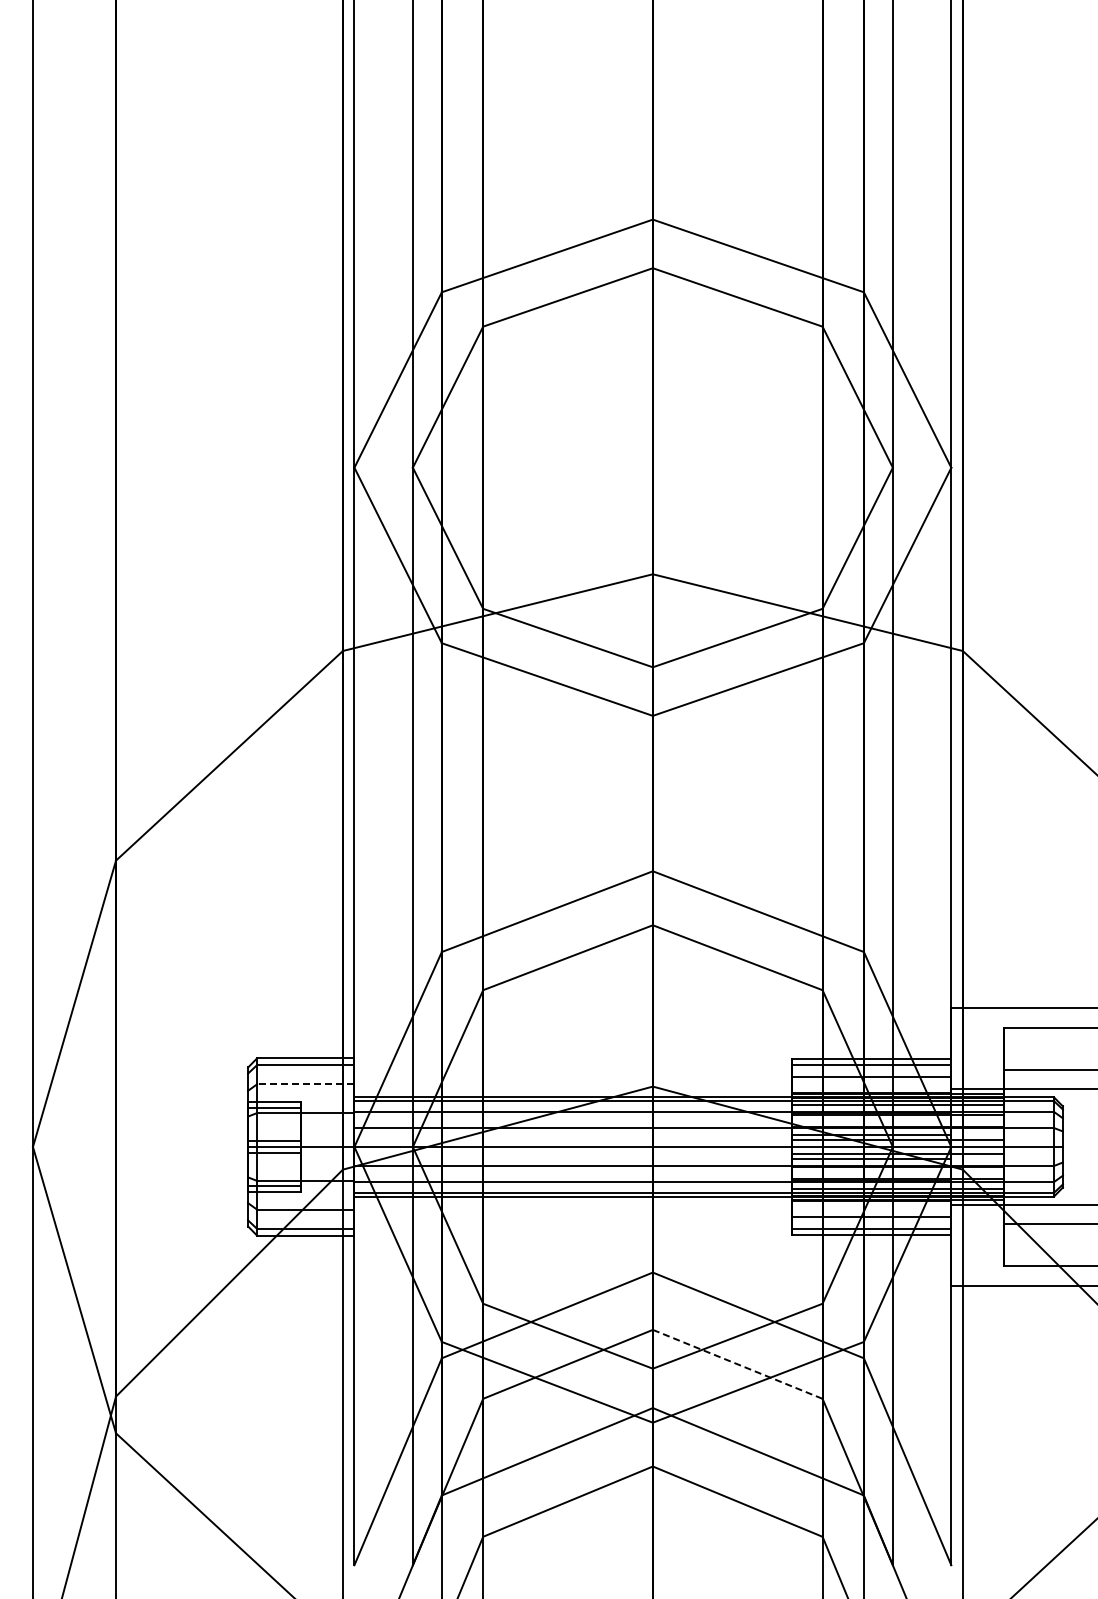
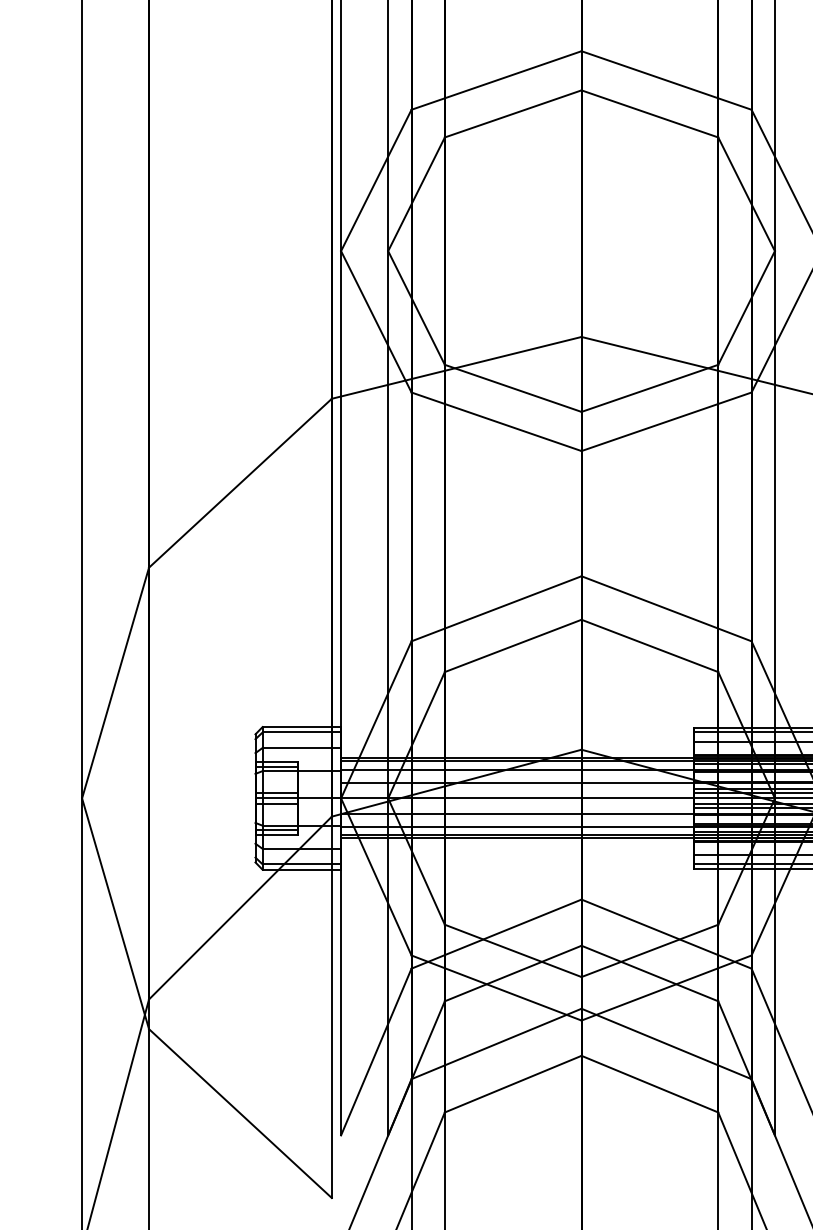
line: (305, 1084) -> (301, 748), dashed -> solid
line: (737, 1364) -> (649, 973), dashed -> solid

